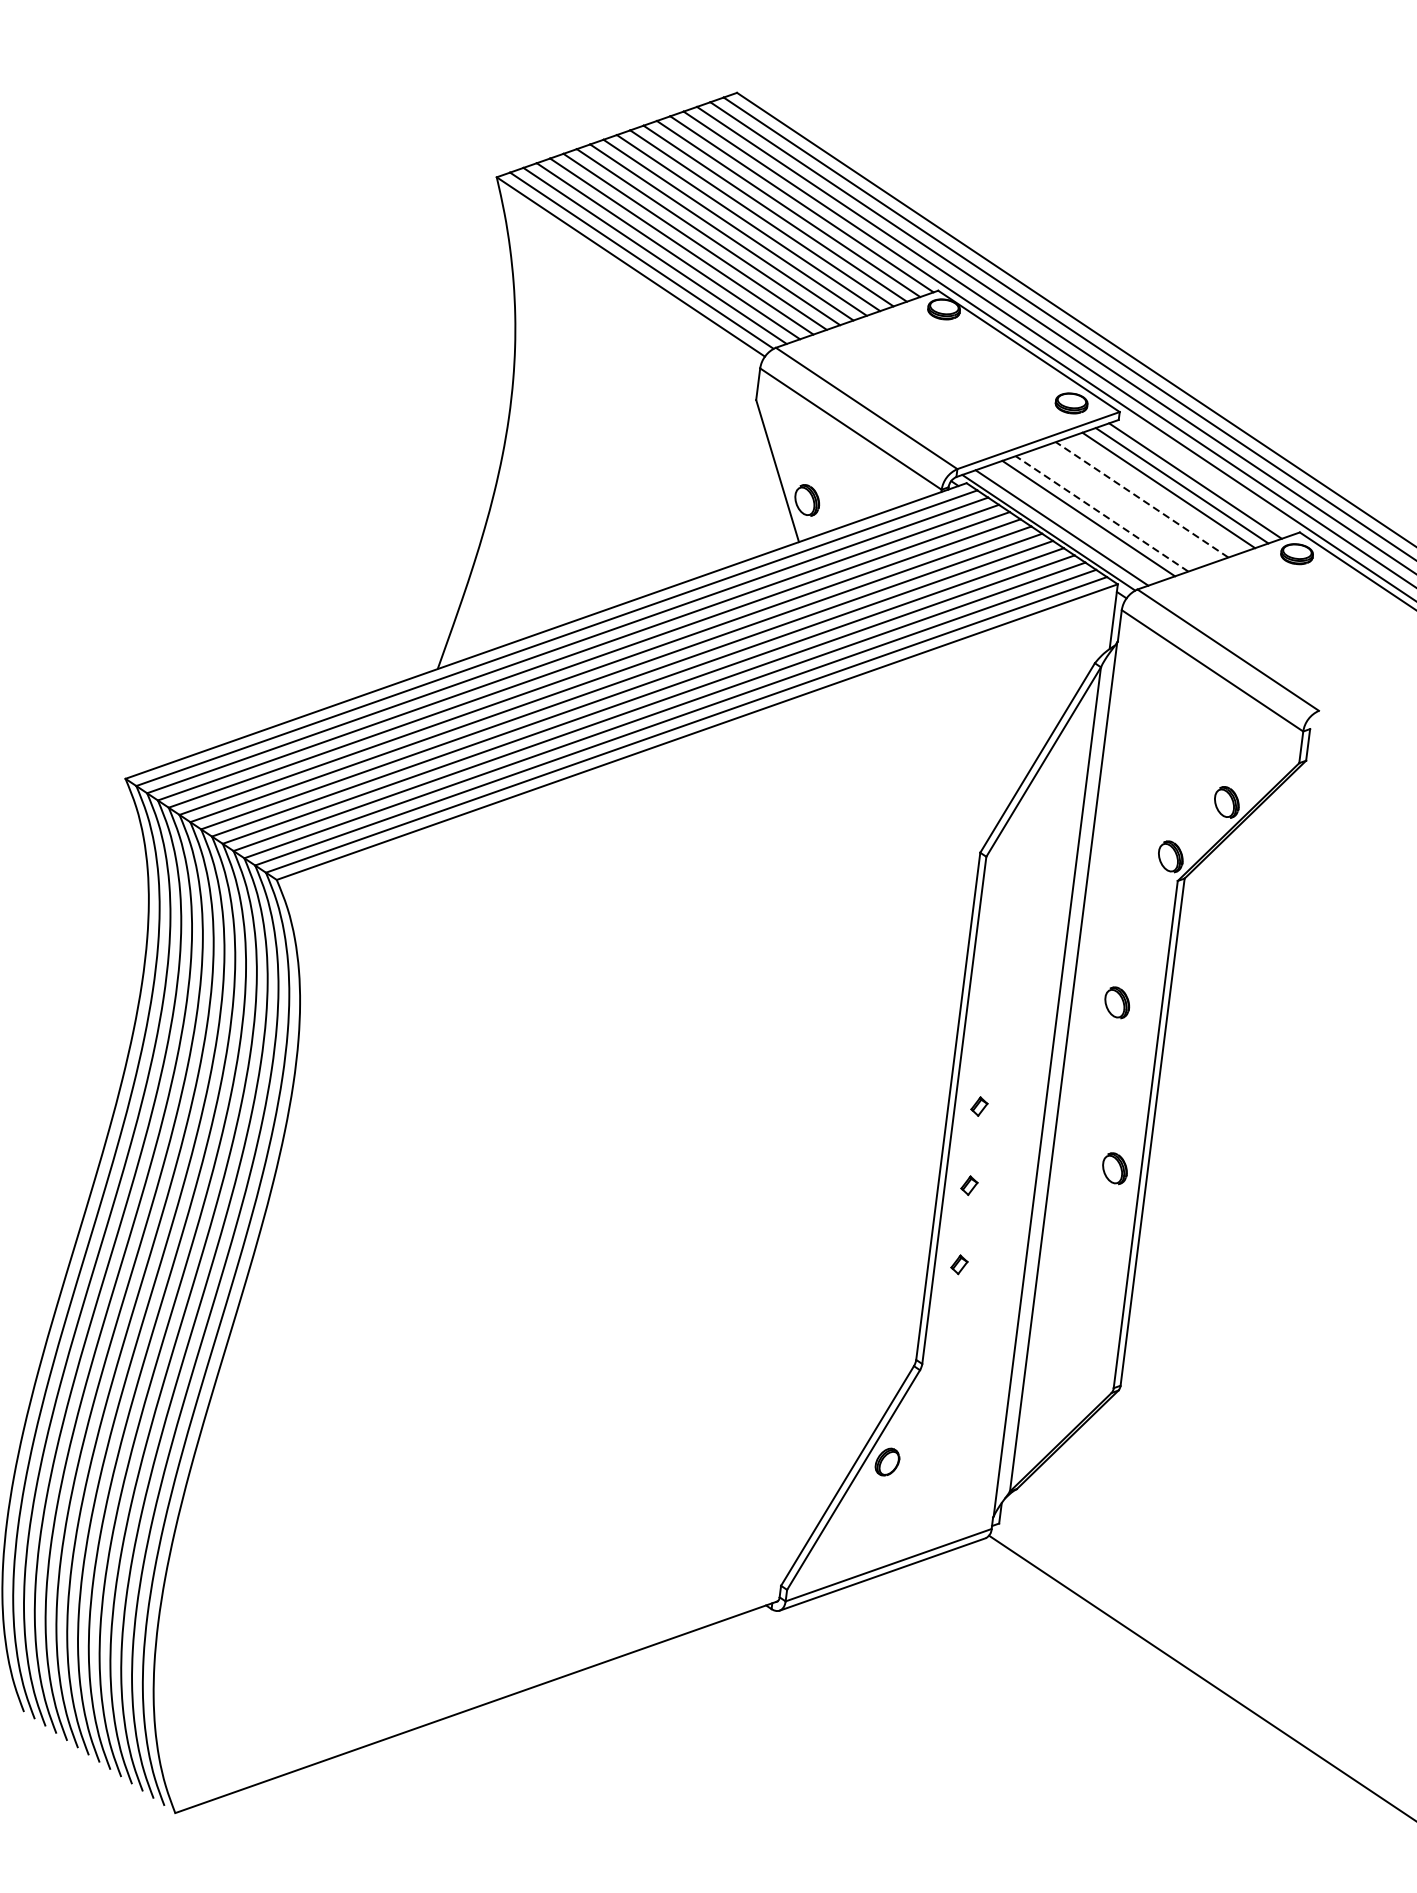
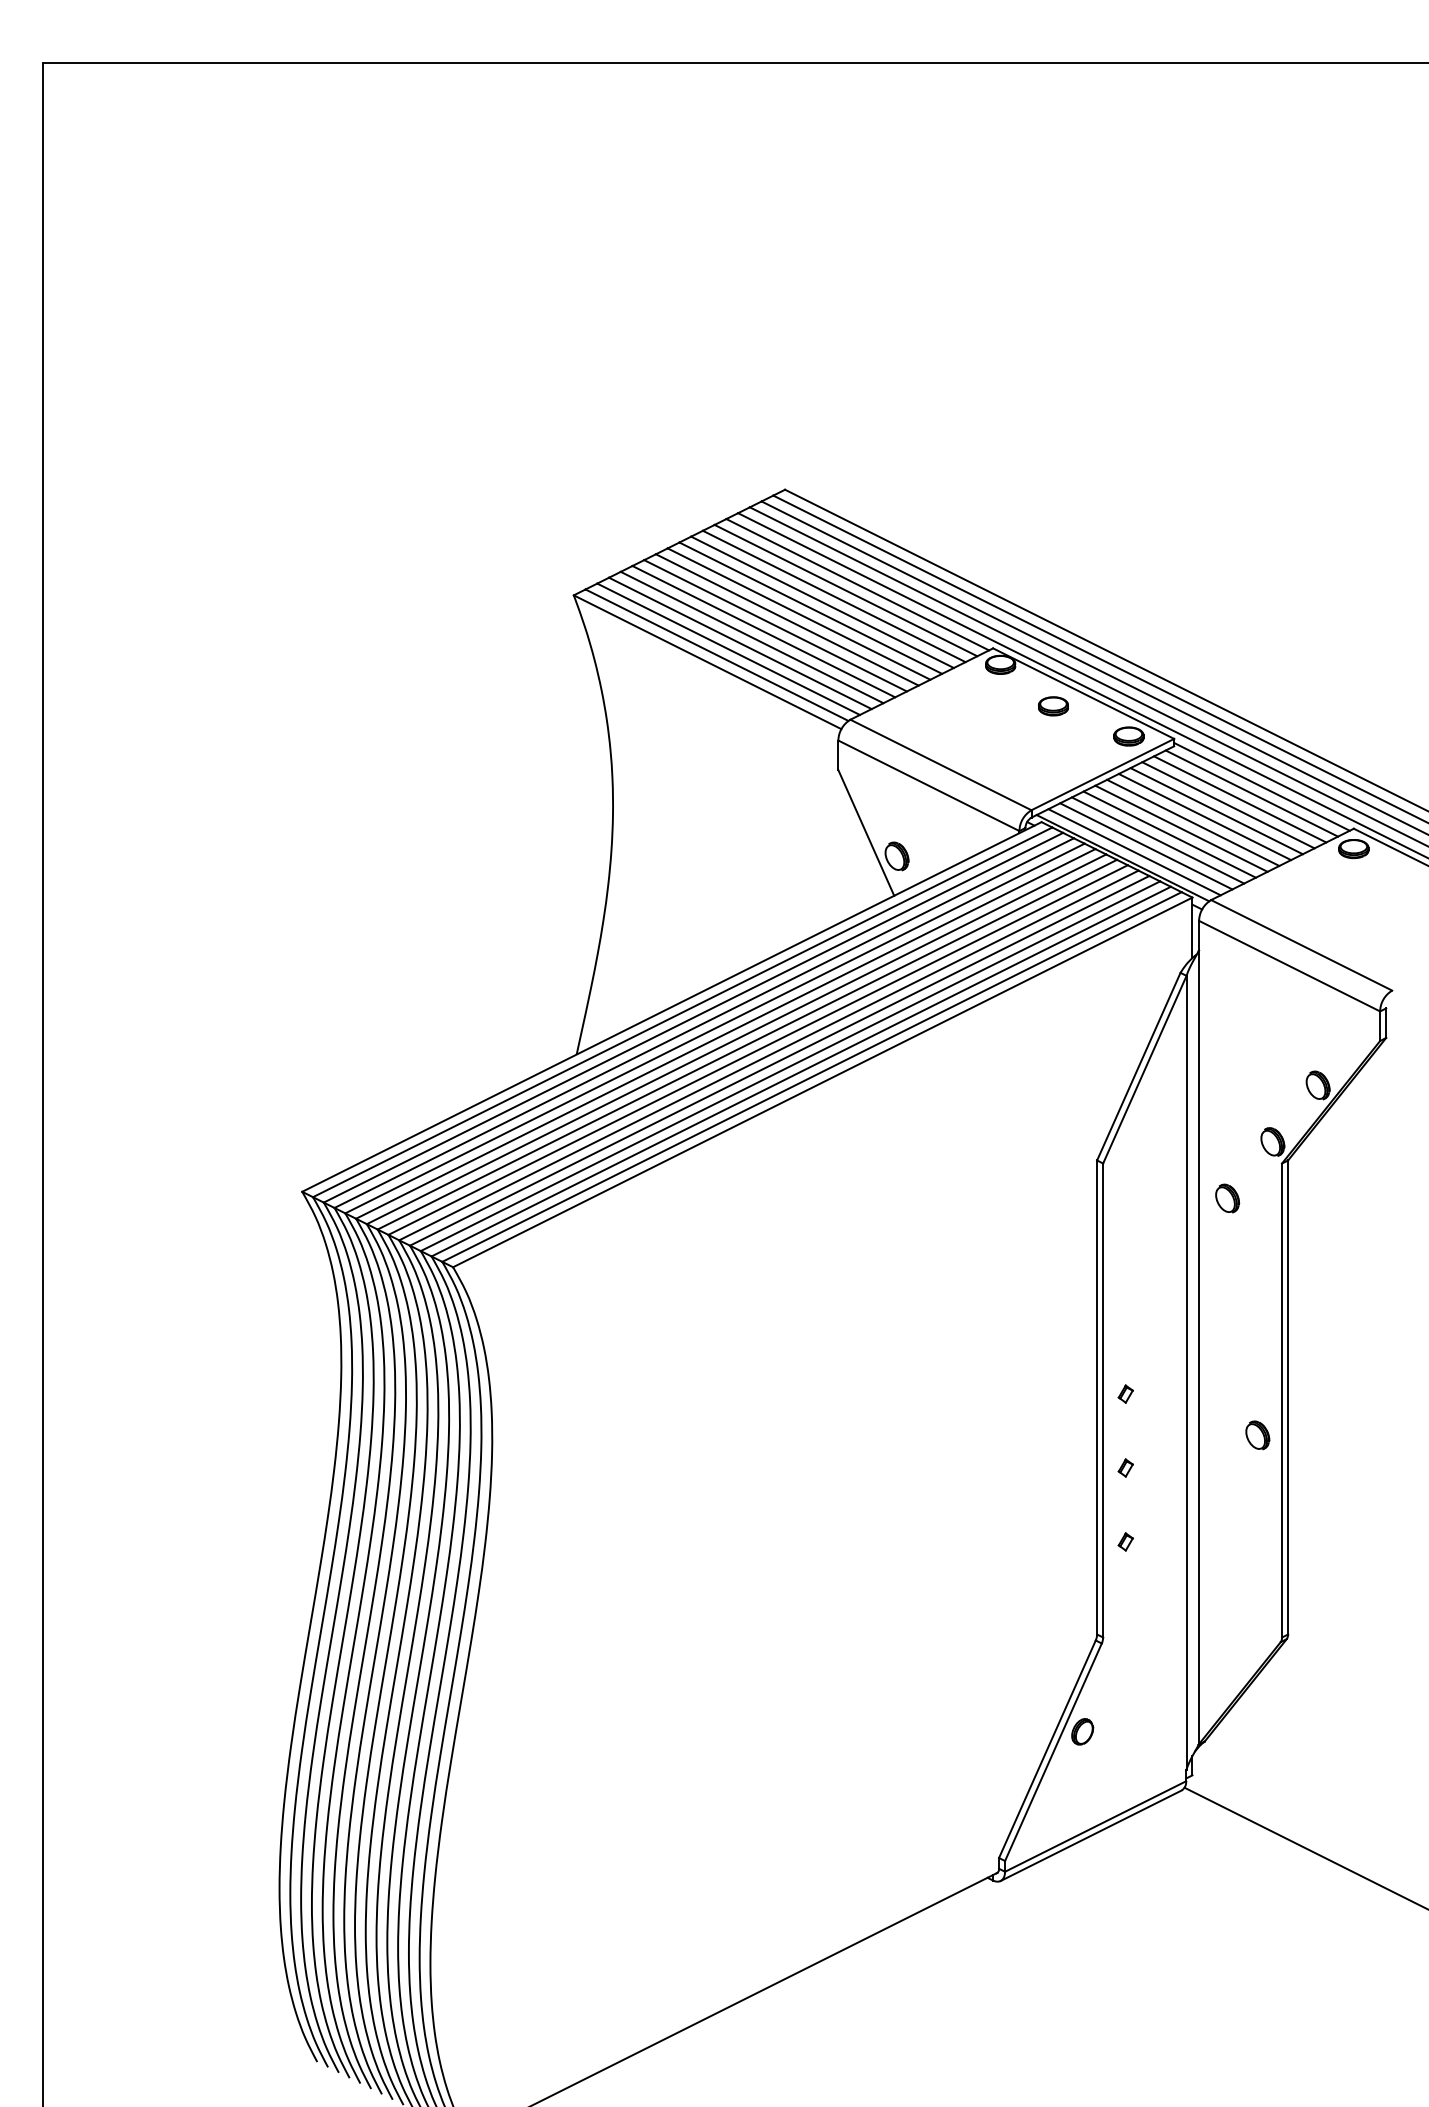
part: (994, 361) -> (1053, 706), added
line: (1206, 474) -> (1261, 786), added
line: (1155, 495) -> (1216, 811), added
line: (1141, 499) -> (1204, 816), dashed -> solid
line: (1129, 504) -> (1193, 822), added
line: (1115, 508) -> (1181, 828), added
line: (1101, 513) -> (1169, 834), dashed -> solid
line: (1075, 523) -> (1146, 846), added
part: (1117, 1002) -> (1227, 1198), moved

